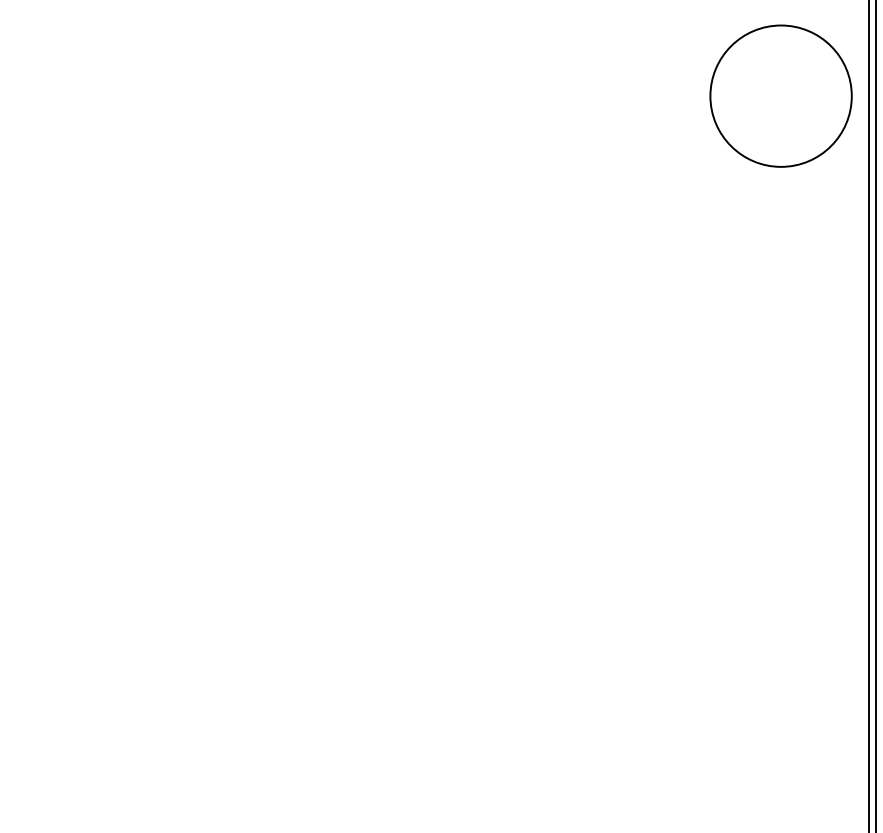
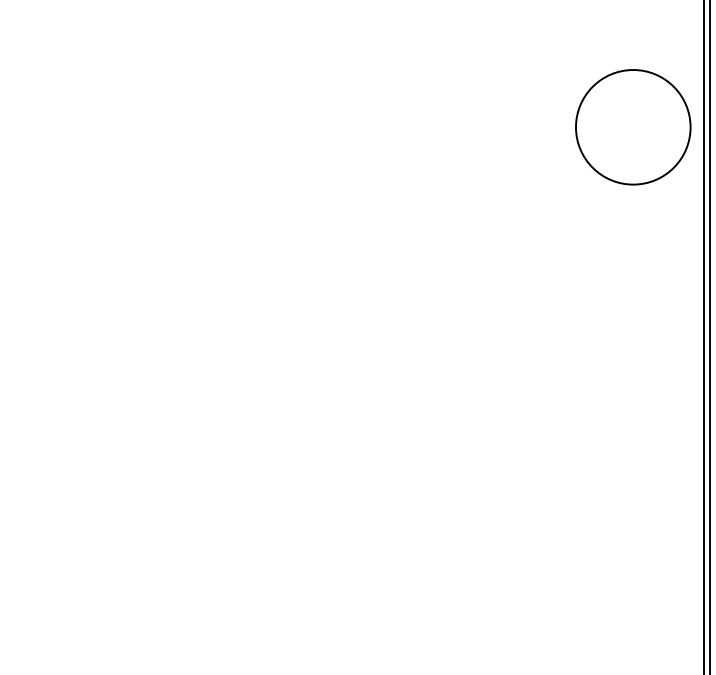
circle: (780, 95) -> (632, 126), moved

